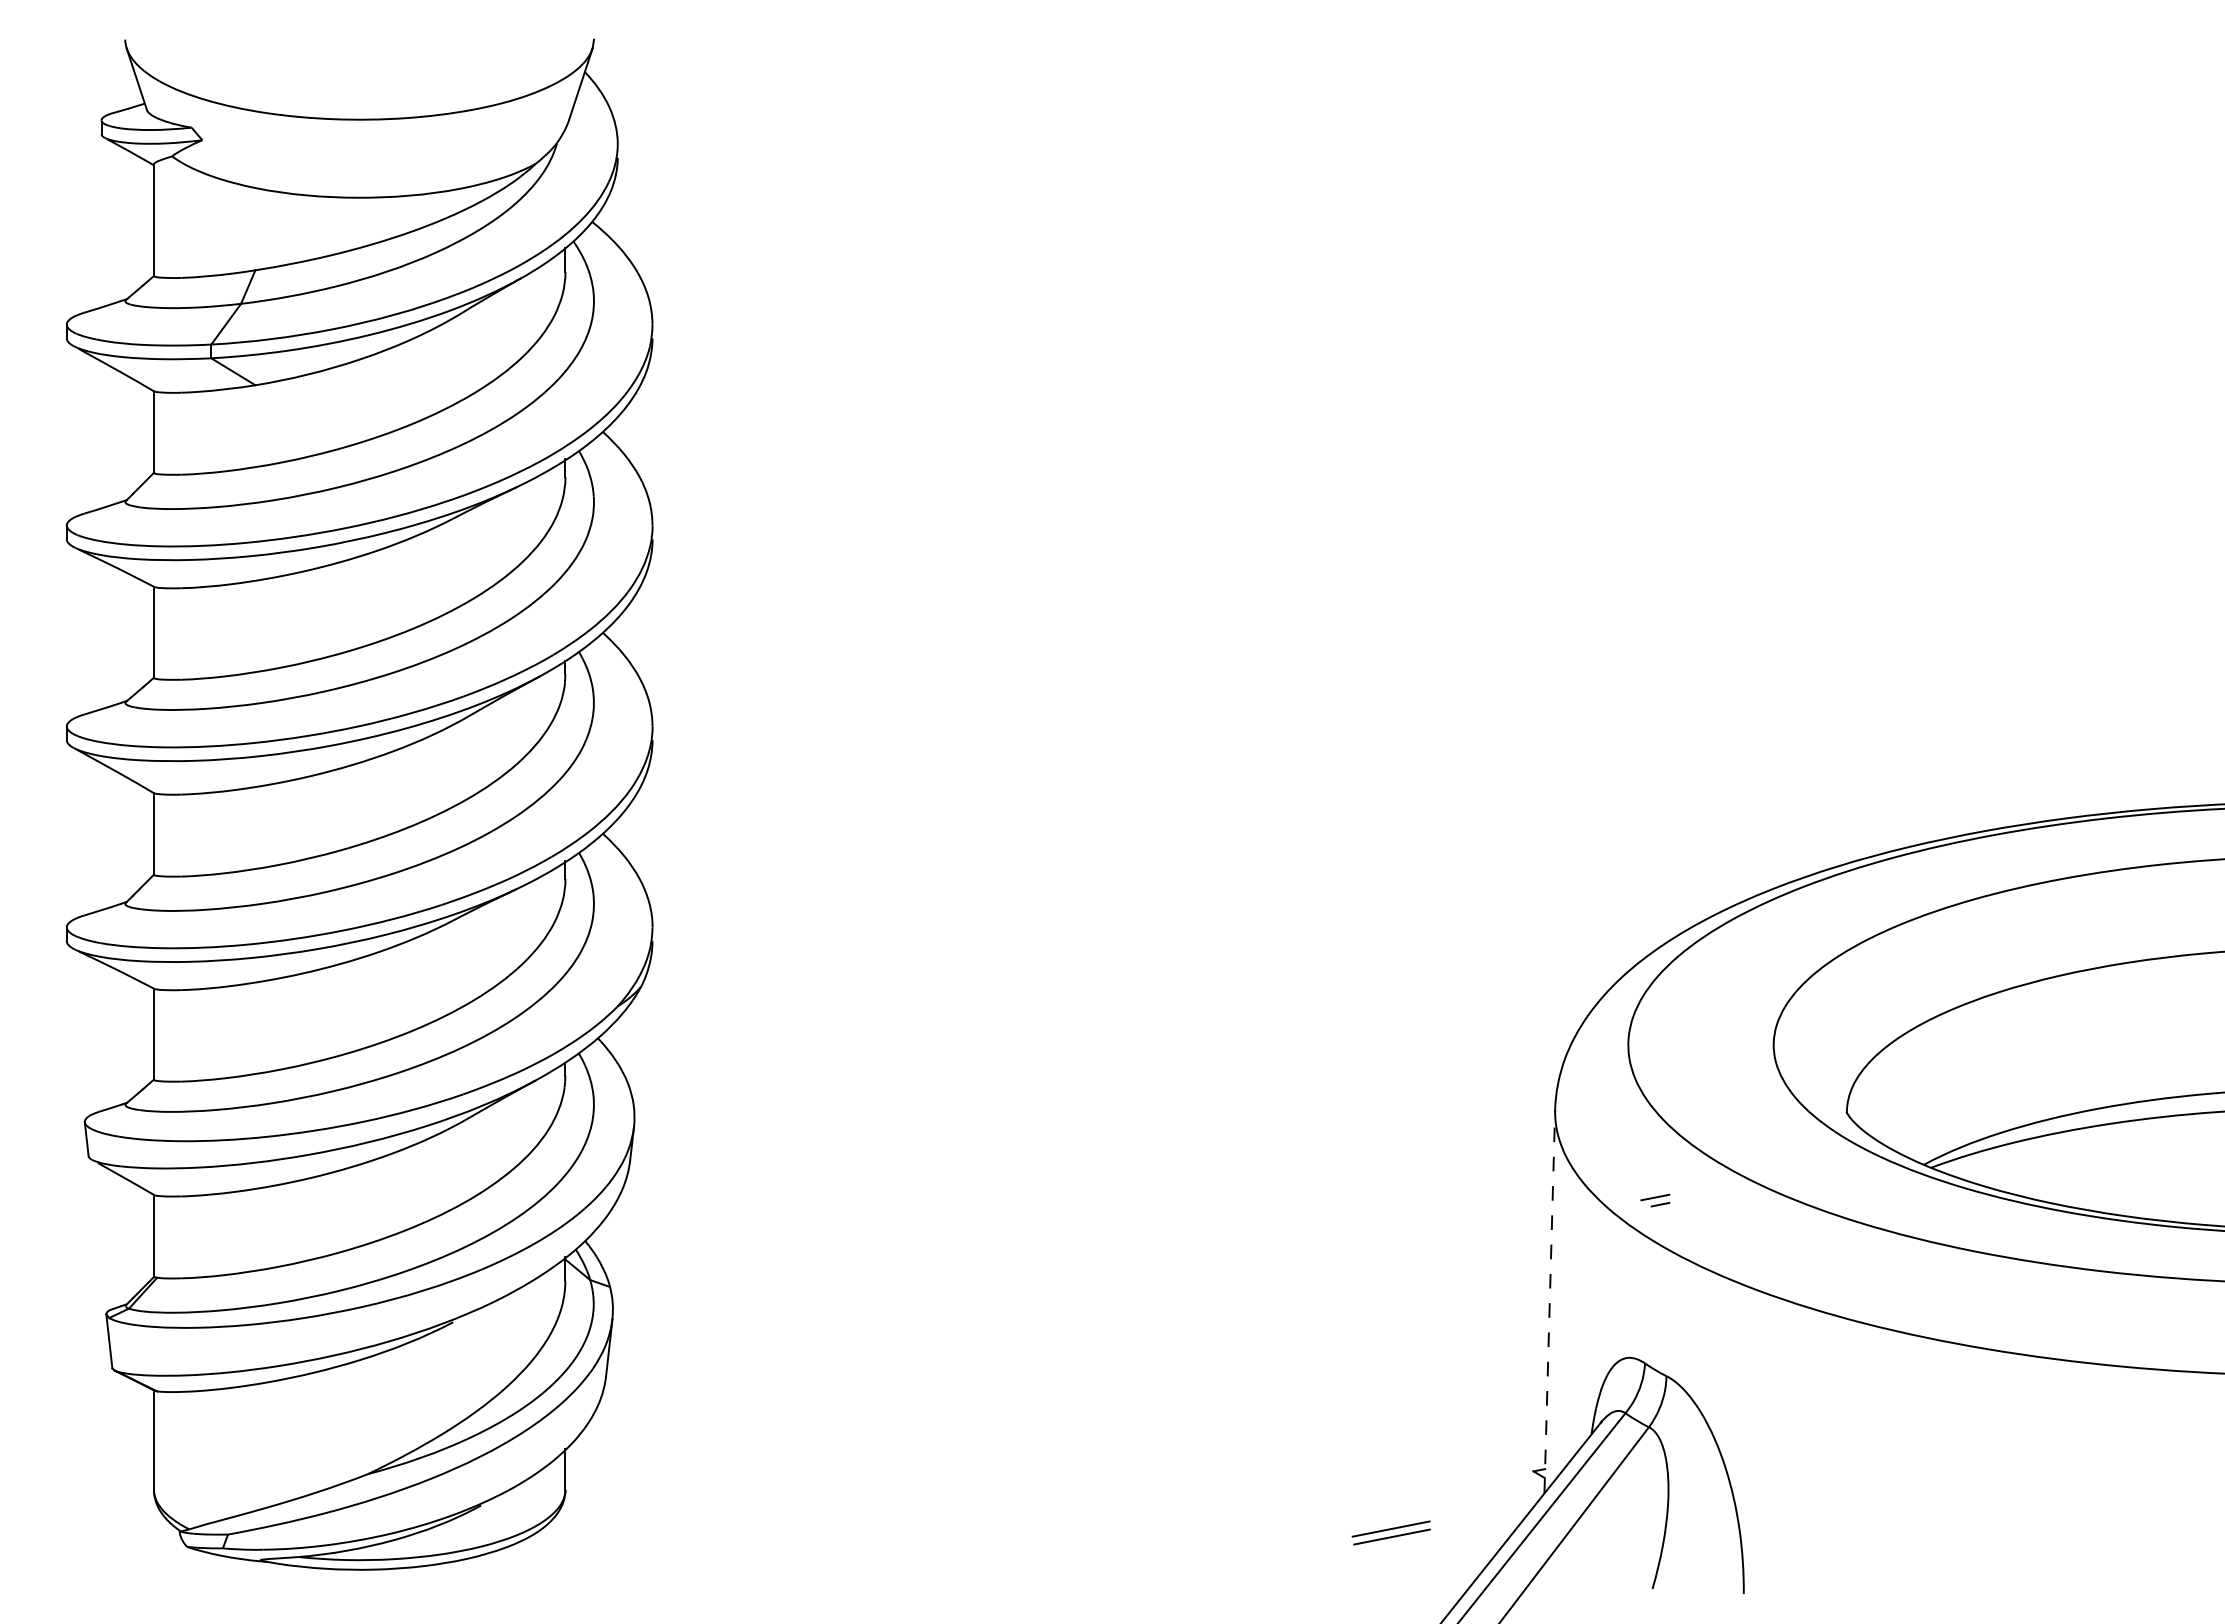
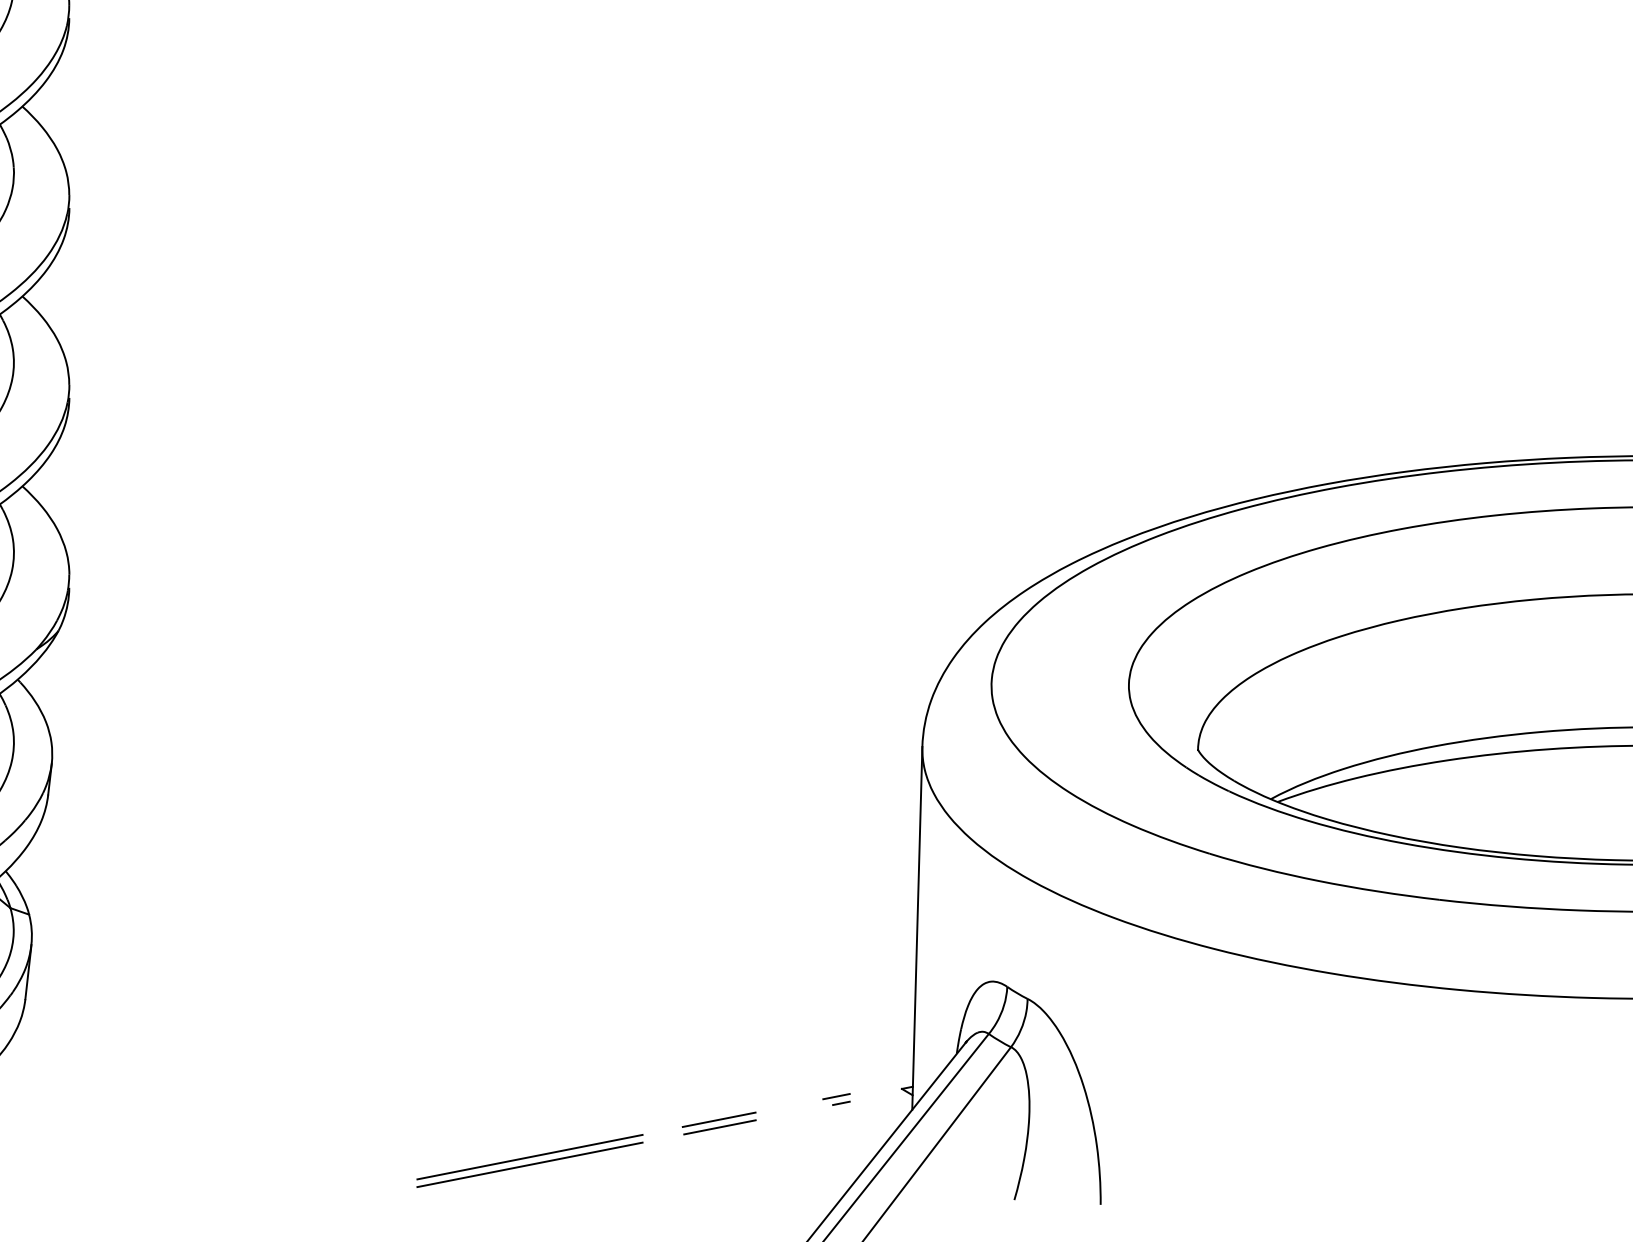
part: (1655, 1200) -> (836, 1099), moved
line: (1549, 1301) -> (917, 928), dashed -> solid
part: (1390, 1532) -> (718, 1123), moved
line: (1139, 1543) -> (529, 1157), added
line: (1139, 1551) -> (529, 1164), added

